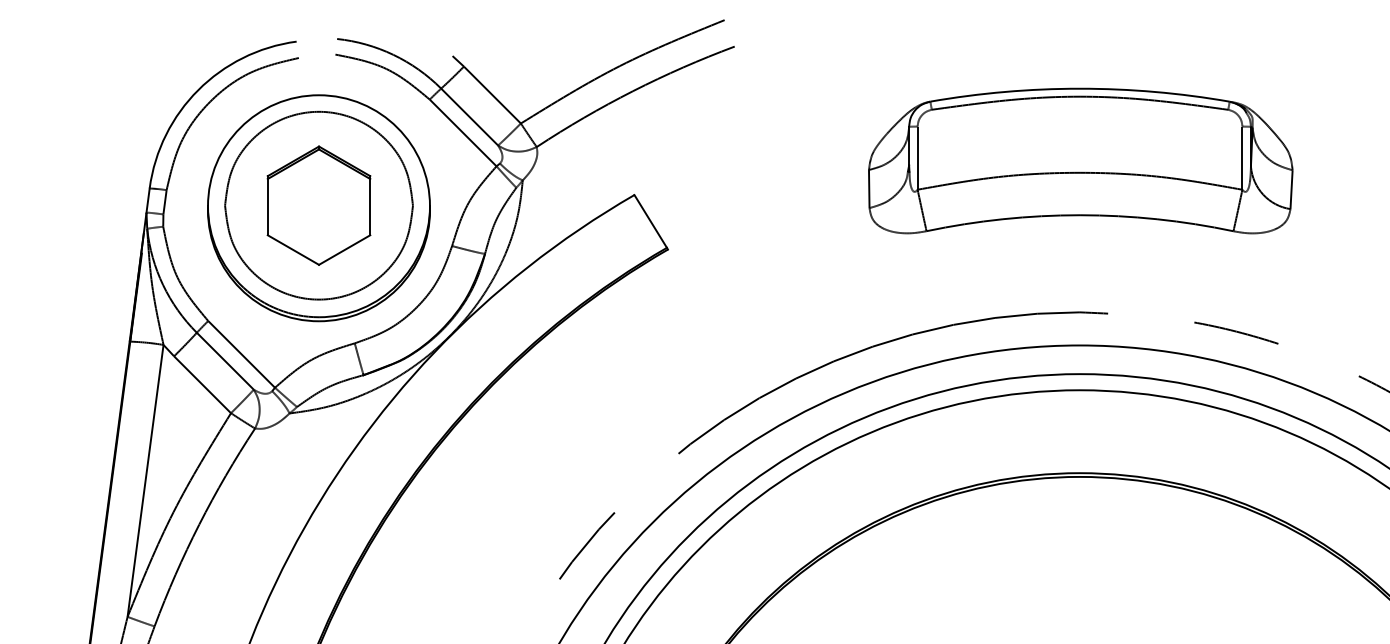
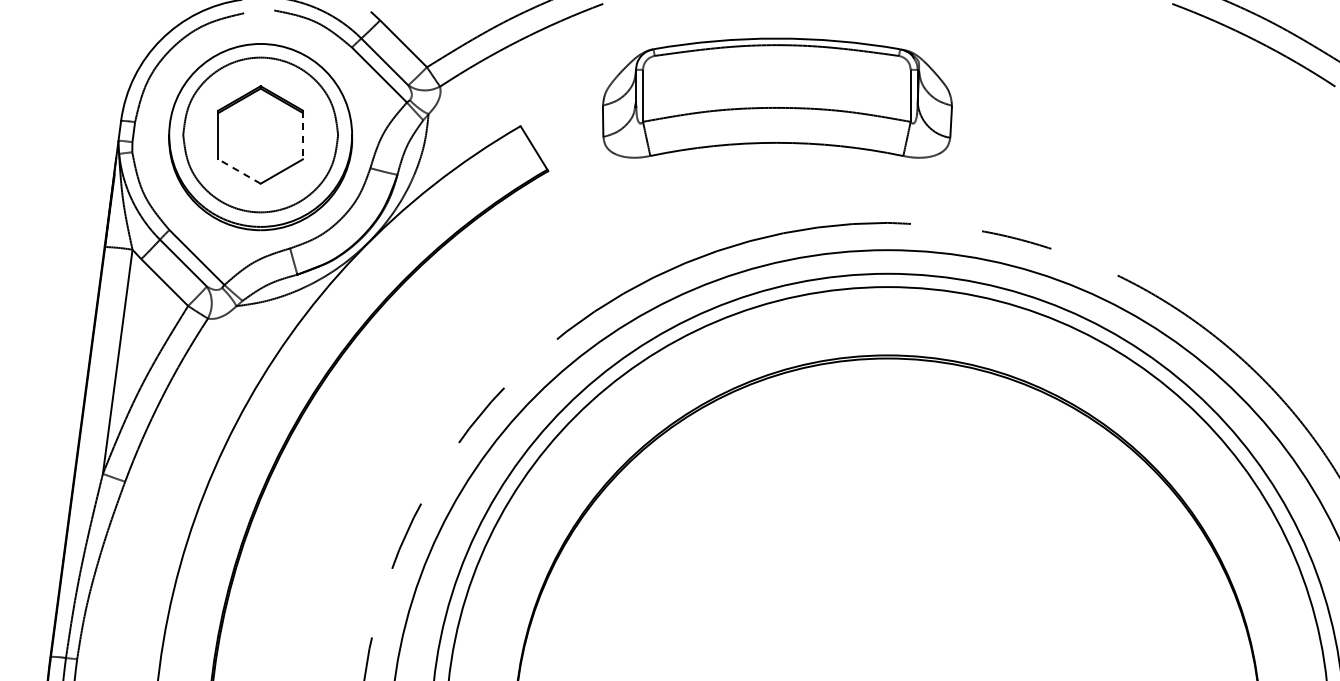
part: (1080, 160) -> (777, 97), moved
line: (369, 206) -> (302, 135), solid -> dashed
line: (293, 249) -> (239, 171), solid -> dashed

